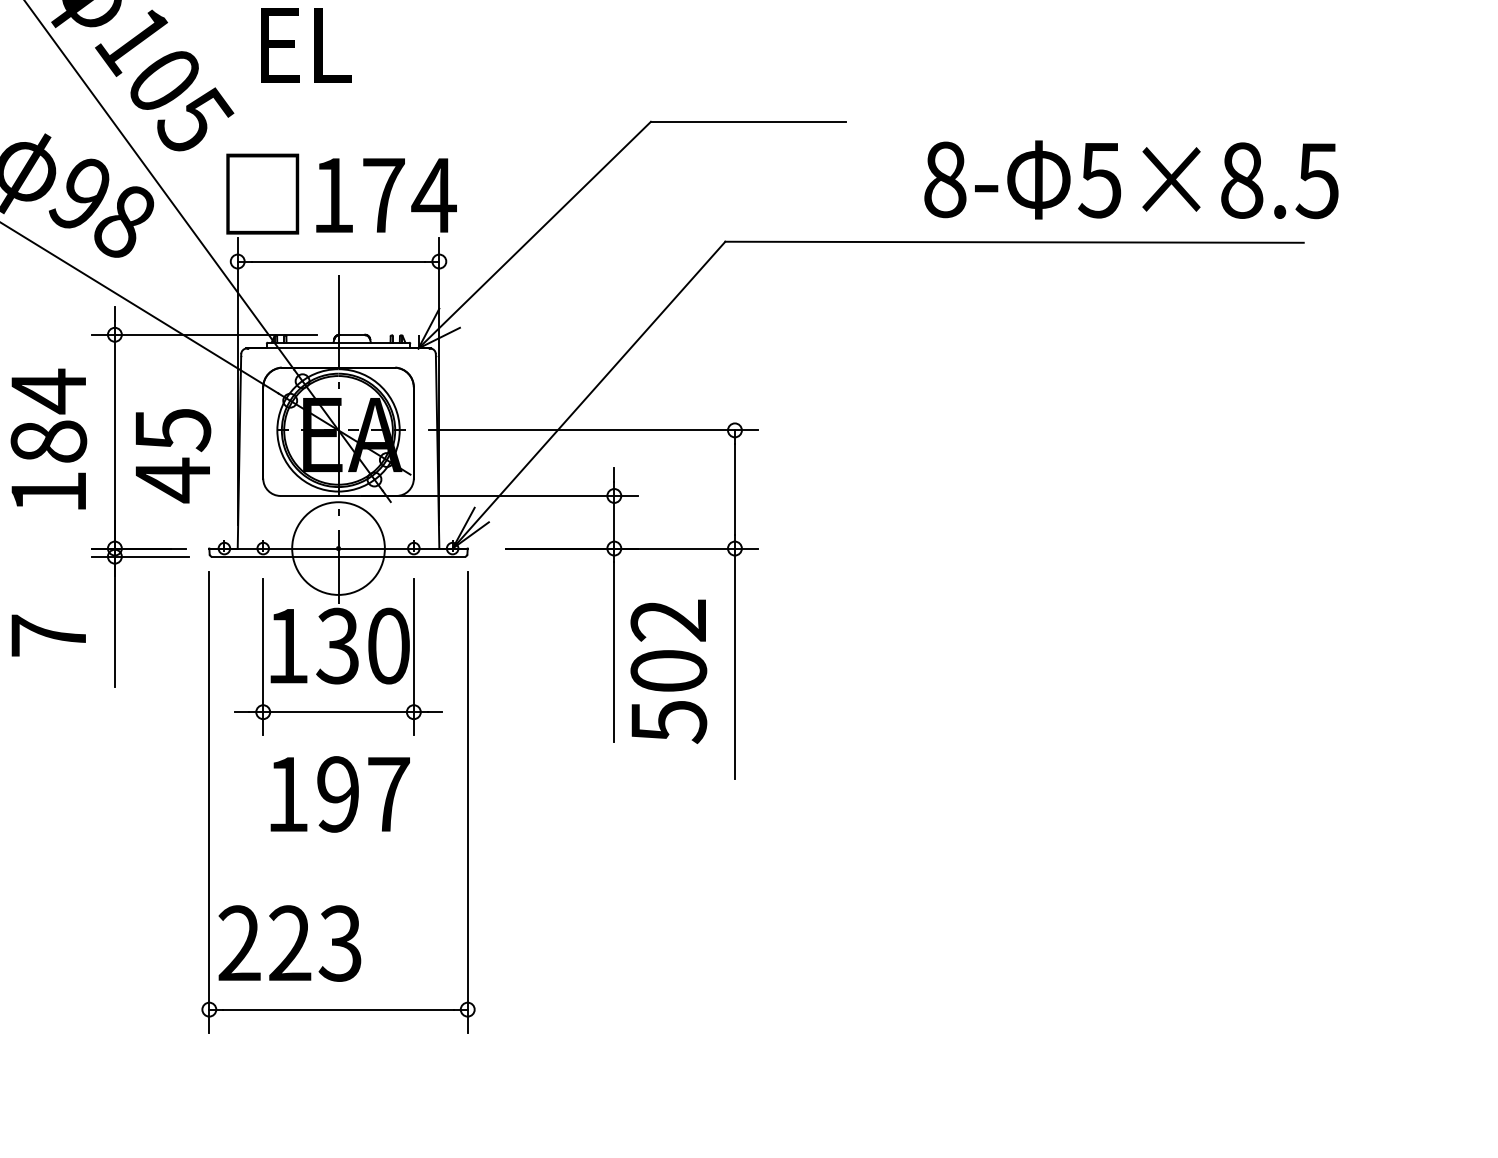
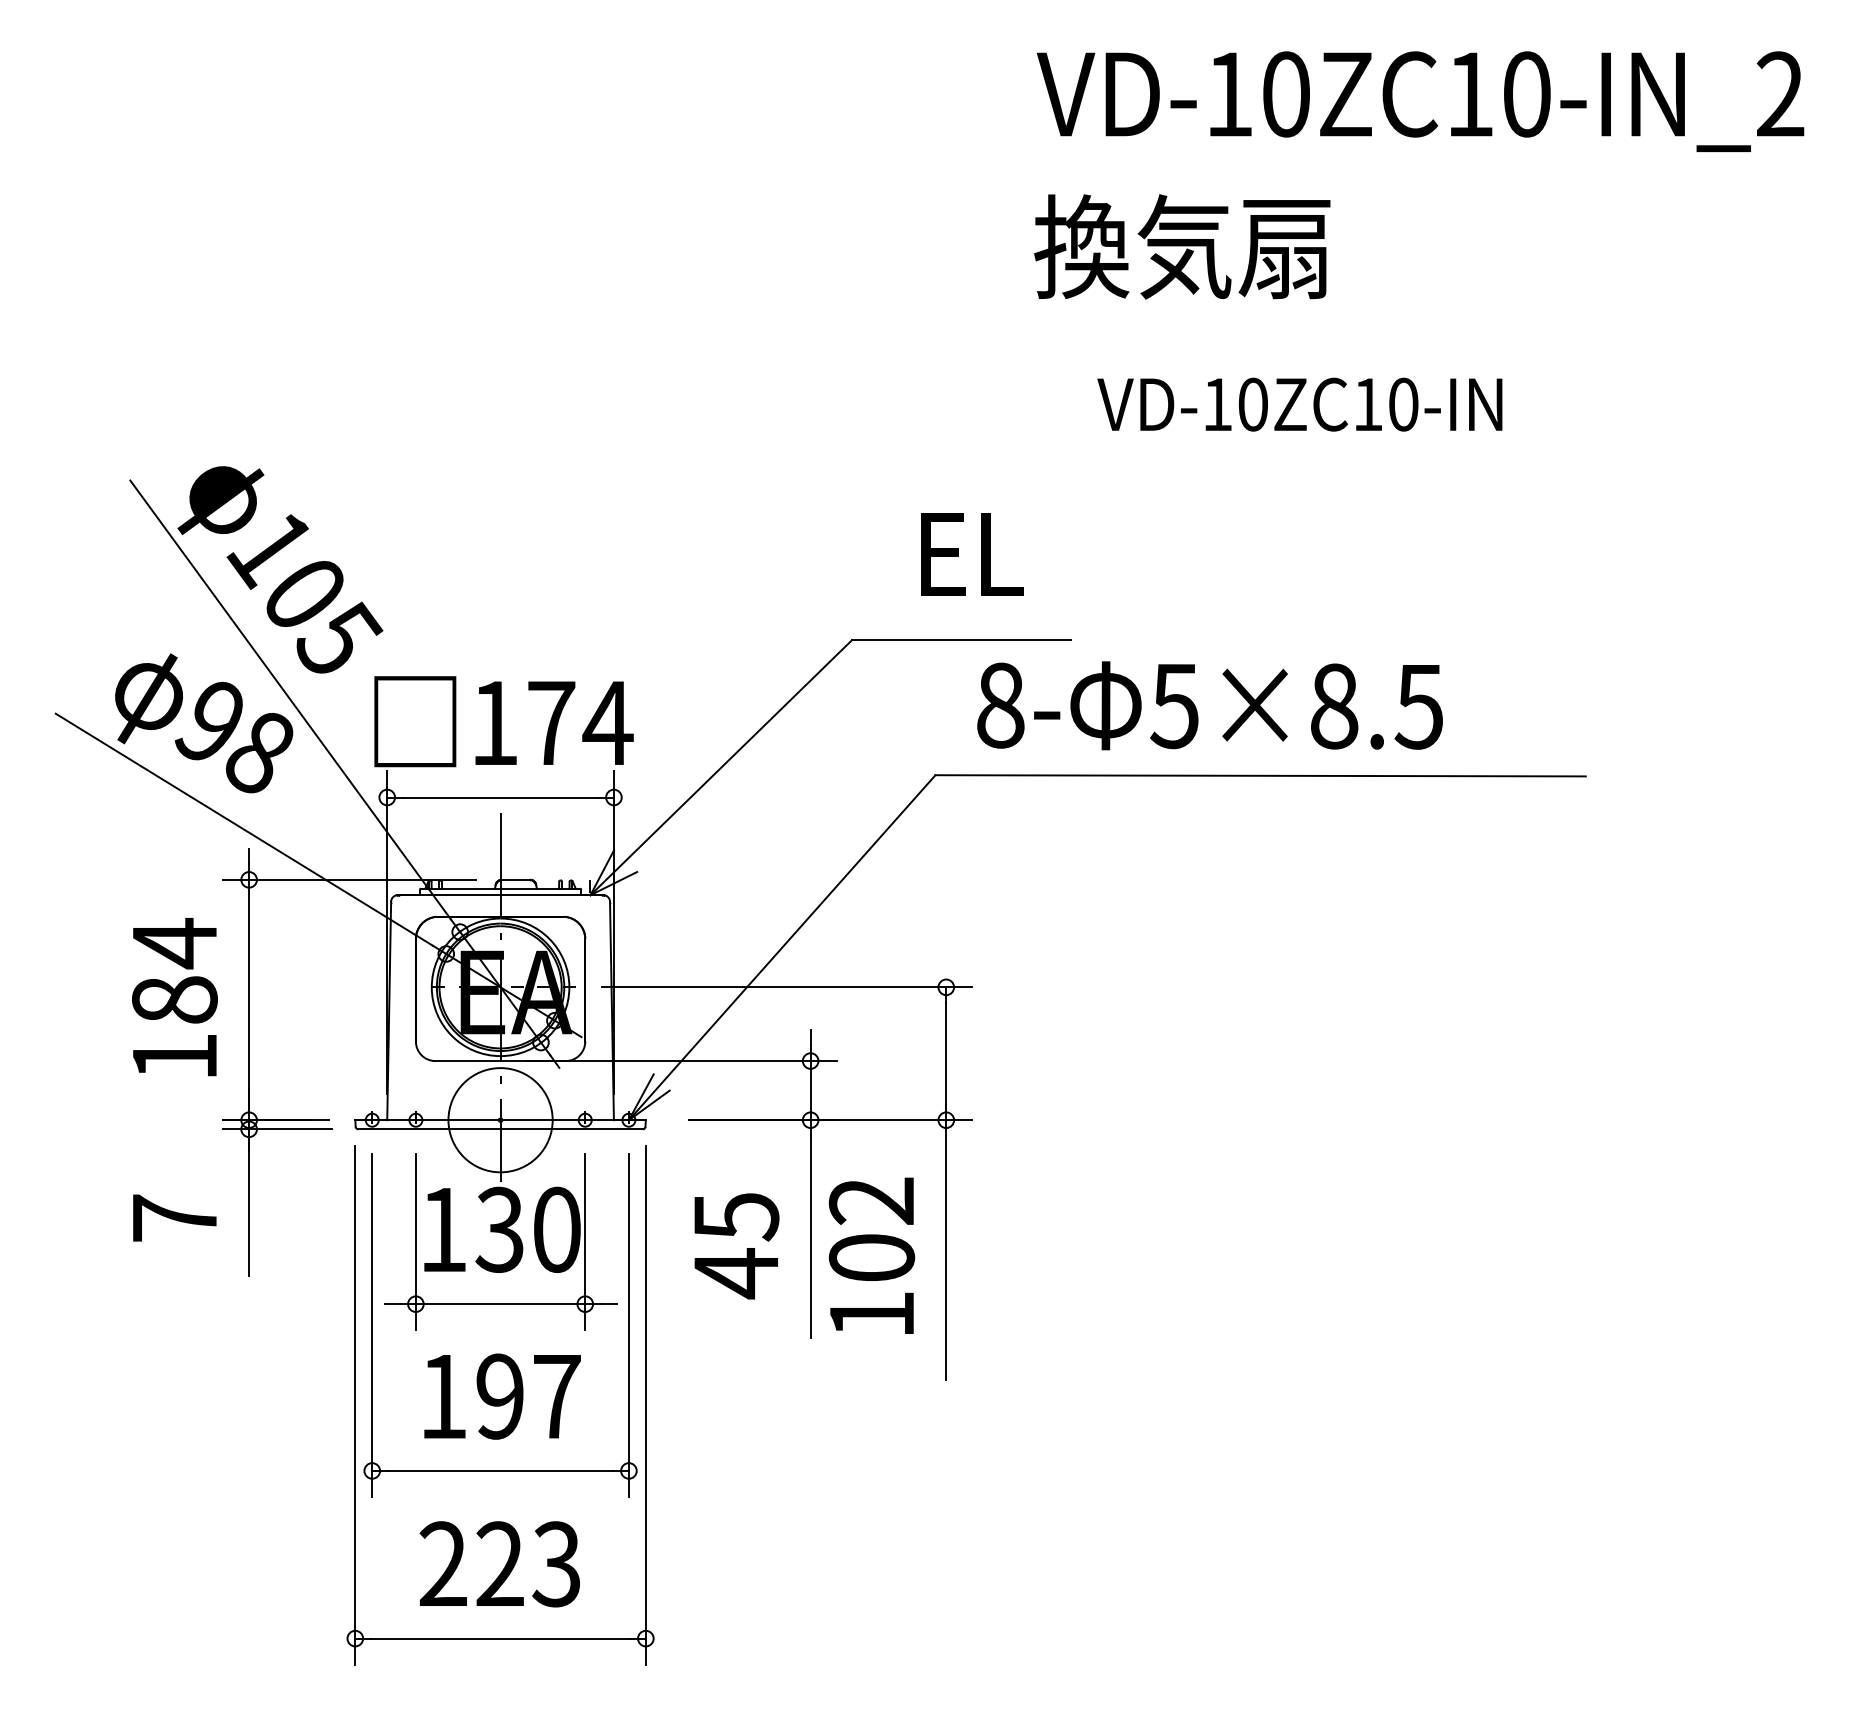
text: (306, 45) -> (972, 554), moved
text: (1130, 179) -> (1209, 705), moved
text: (173, 456) -> (736, 1246), moved
text: (669, 722) -> (872, 1315), 502 -> 102
part: (224, 731) -> (372, 1325), added
text: (289, 943) -> (499, 1564), moved

